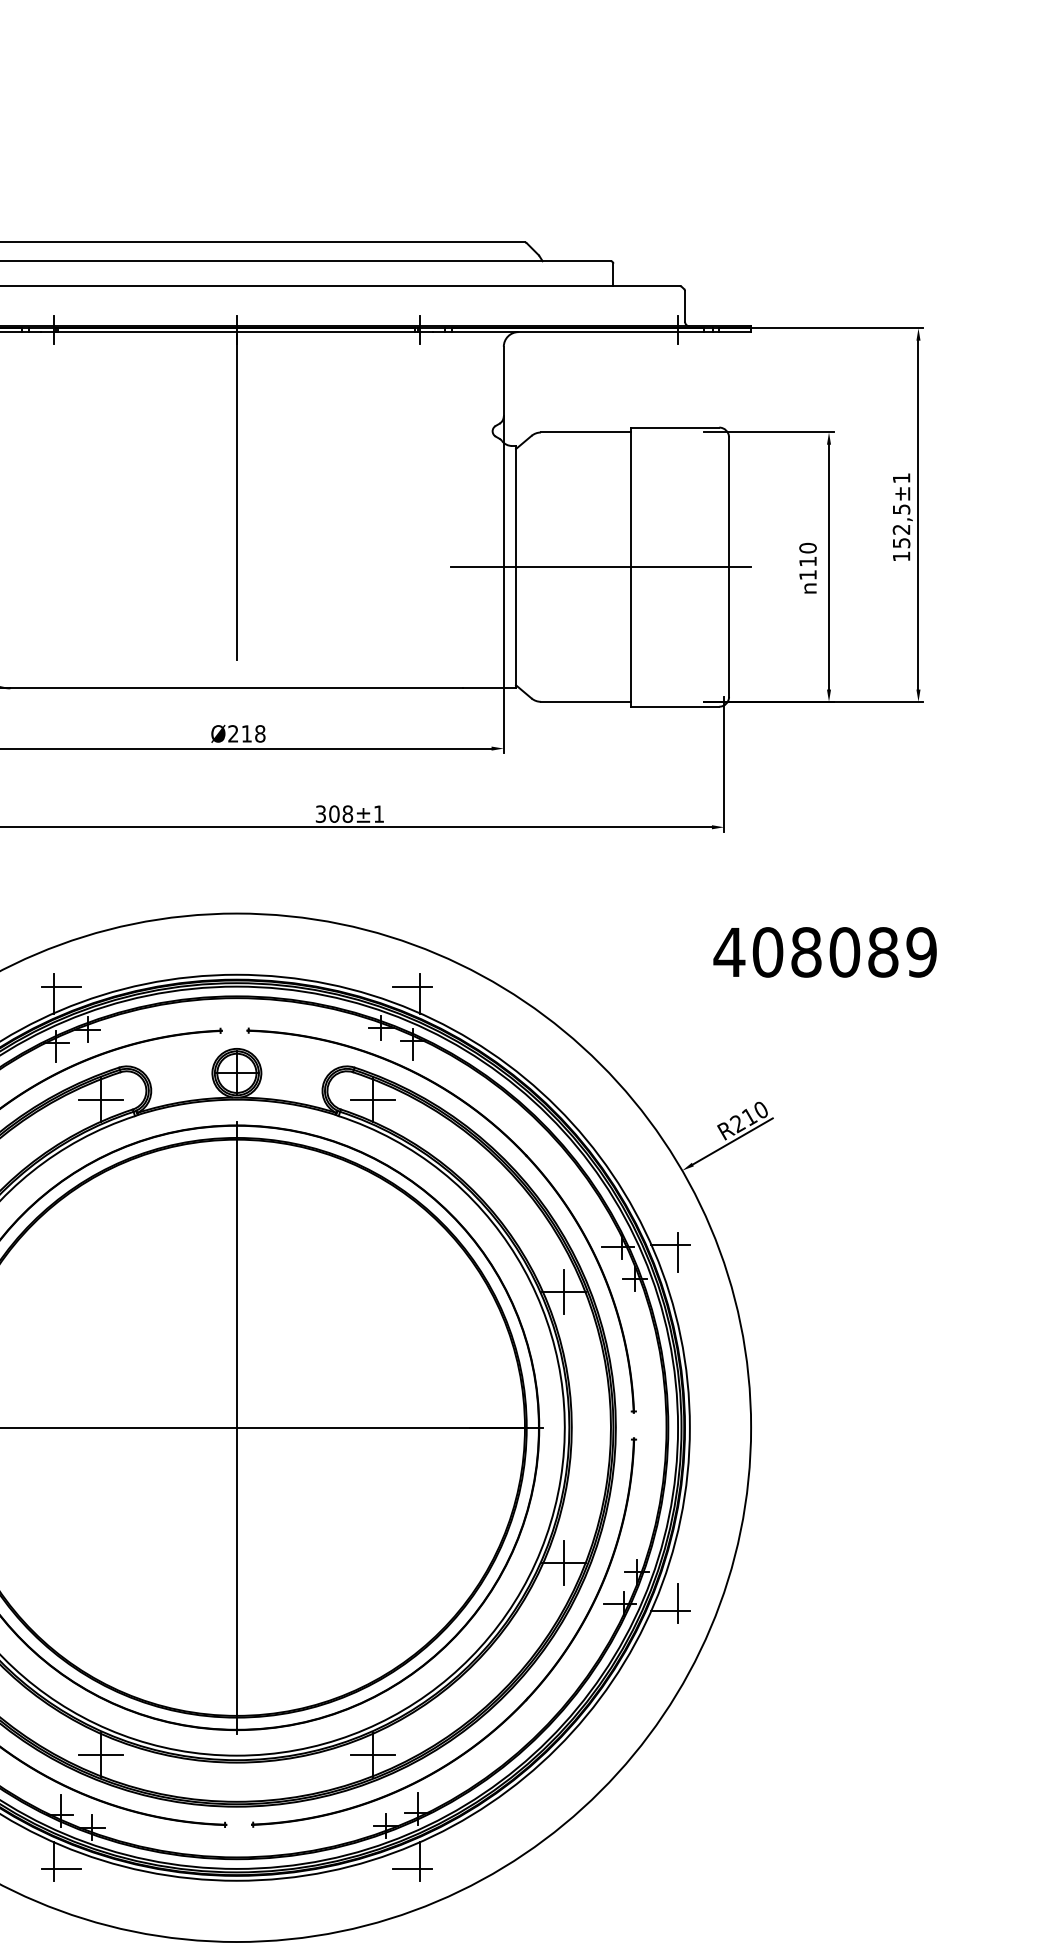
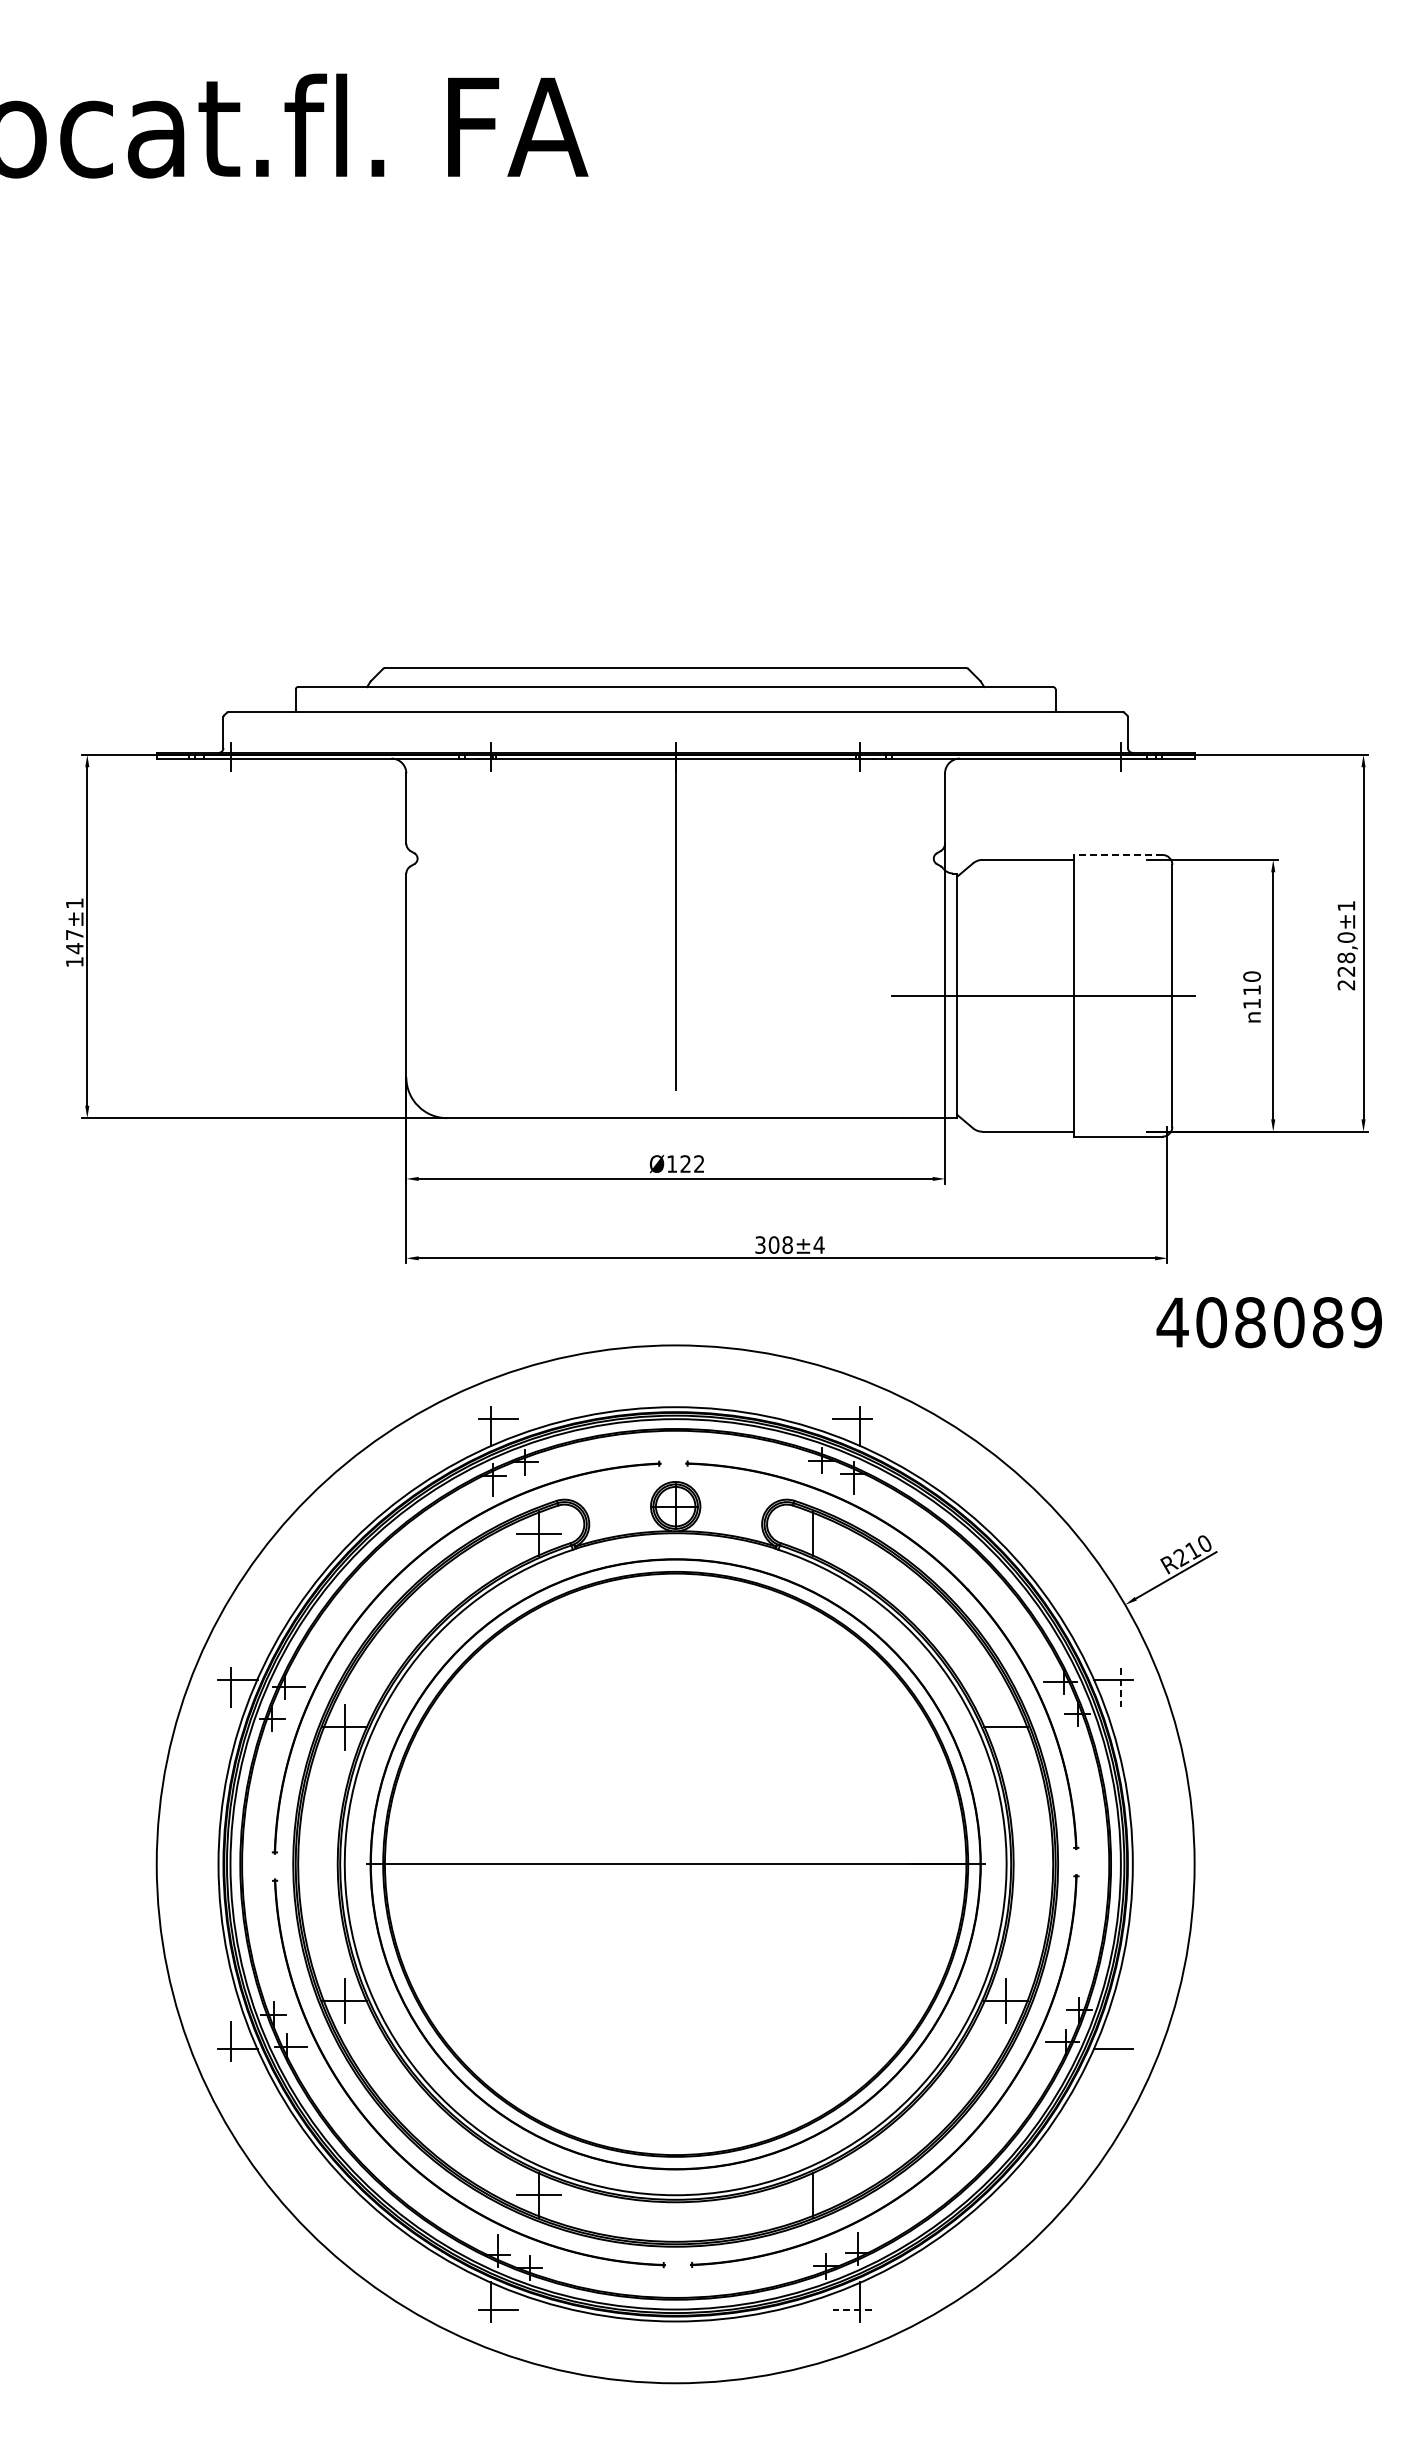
line: (674, 427) -> (1117, 854), solid -> dashed
text: (901, 533) -> (1346, 961), 152,5 -> 228,0
text: (246, 733) -> (685, 1163), 218 -> 122
text: (378, 813) -> (818, 1244), ±1 -> ±4
text: (824, 952) -> (1268, 1322), moved
line: (372, 1099) -> (812, 1533), removed
line: (677, 1252) -> (1120, 1687), solid -> dashed
line: (564, 1292) -> (1006, 1727), removed
line: (236, 1427) -> (675, 1864), removed
line: (677, 1603) -> (1120, 2041), removed
line: (372, 1754) -> (812, 2194), removed
line: (412, 1868) -> (852, 2309), solid -> dashed

